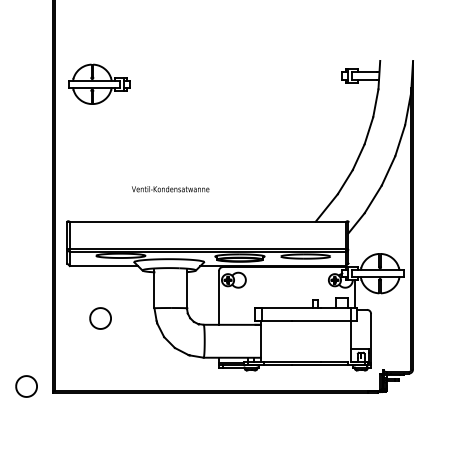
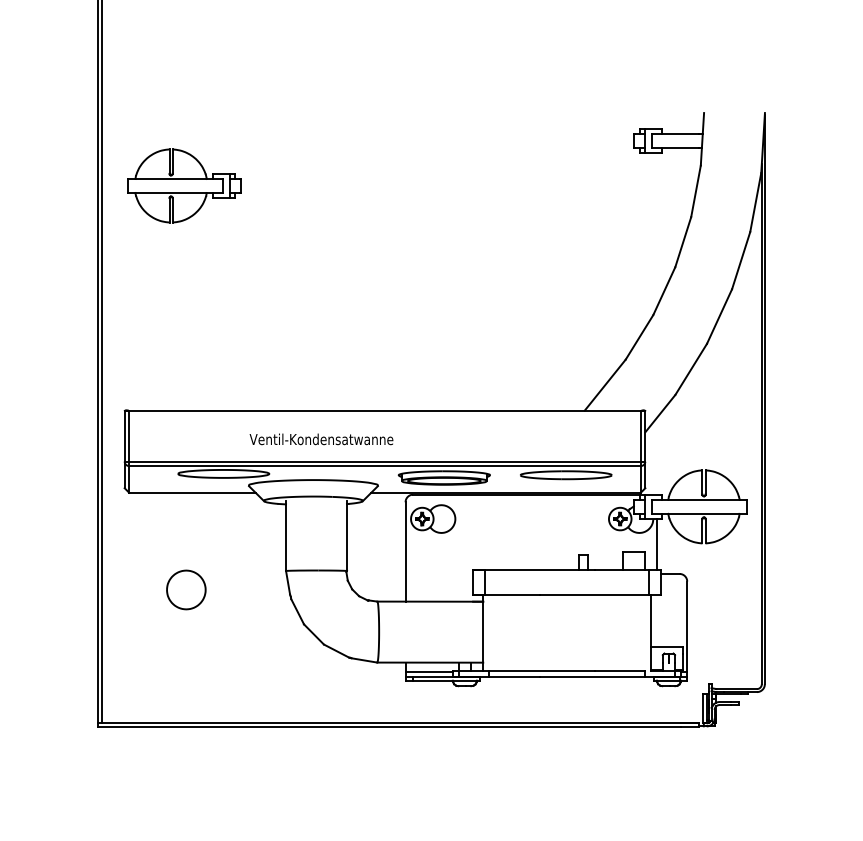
part: (99, 83) -> (184, 184), moved
text: (170, 189) -> (321, 439), moved
part: (26, 386) -> (49, 715), removed

